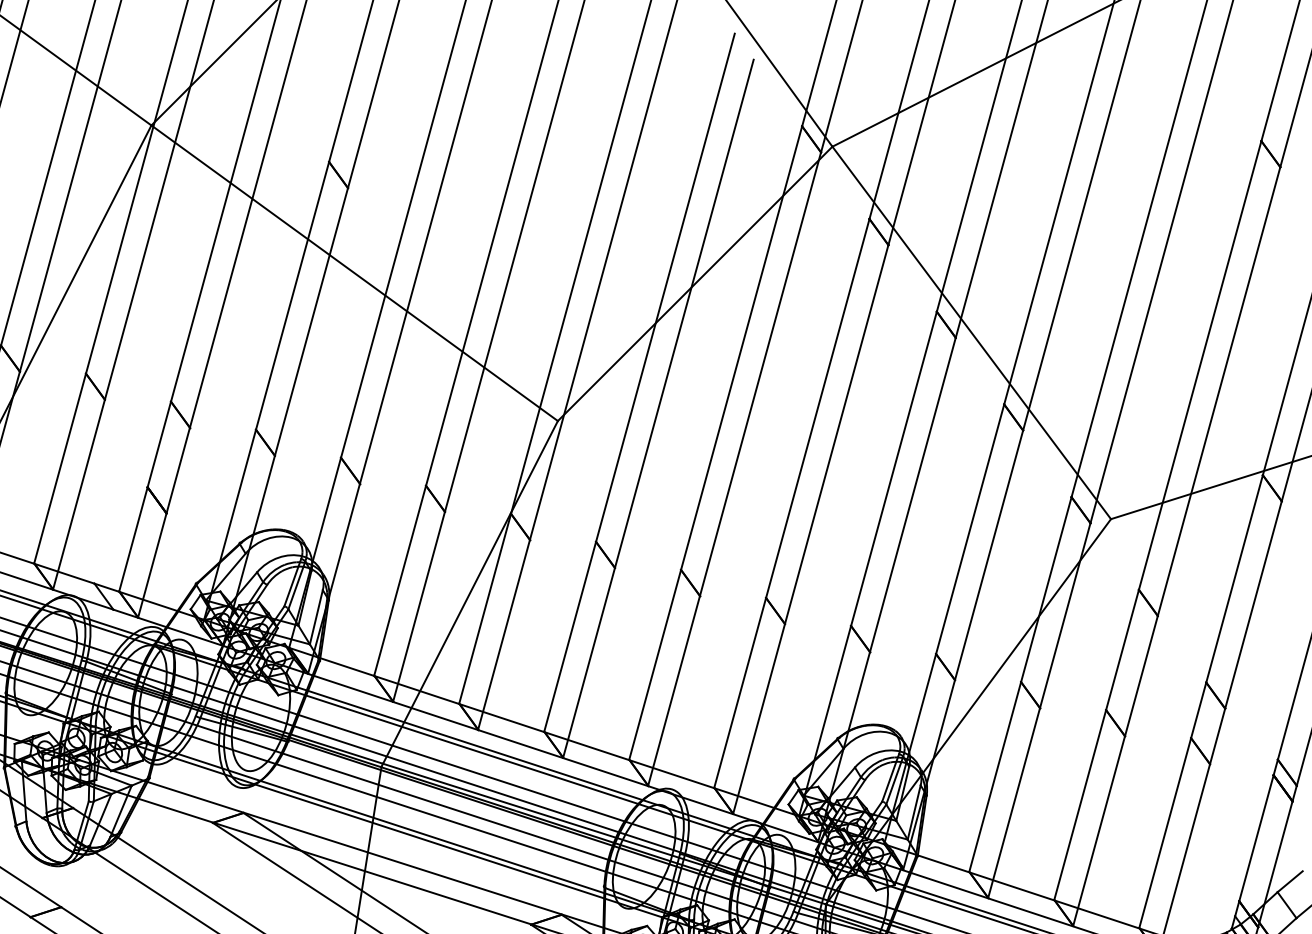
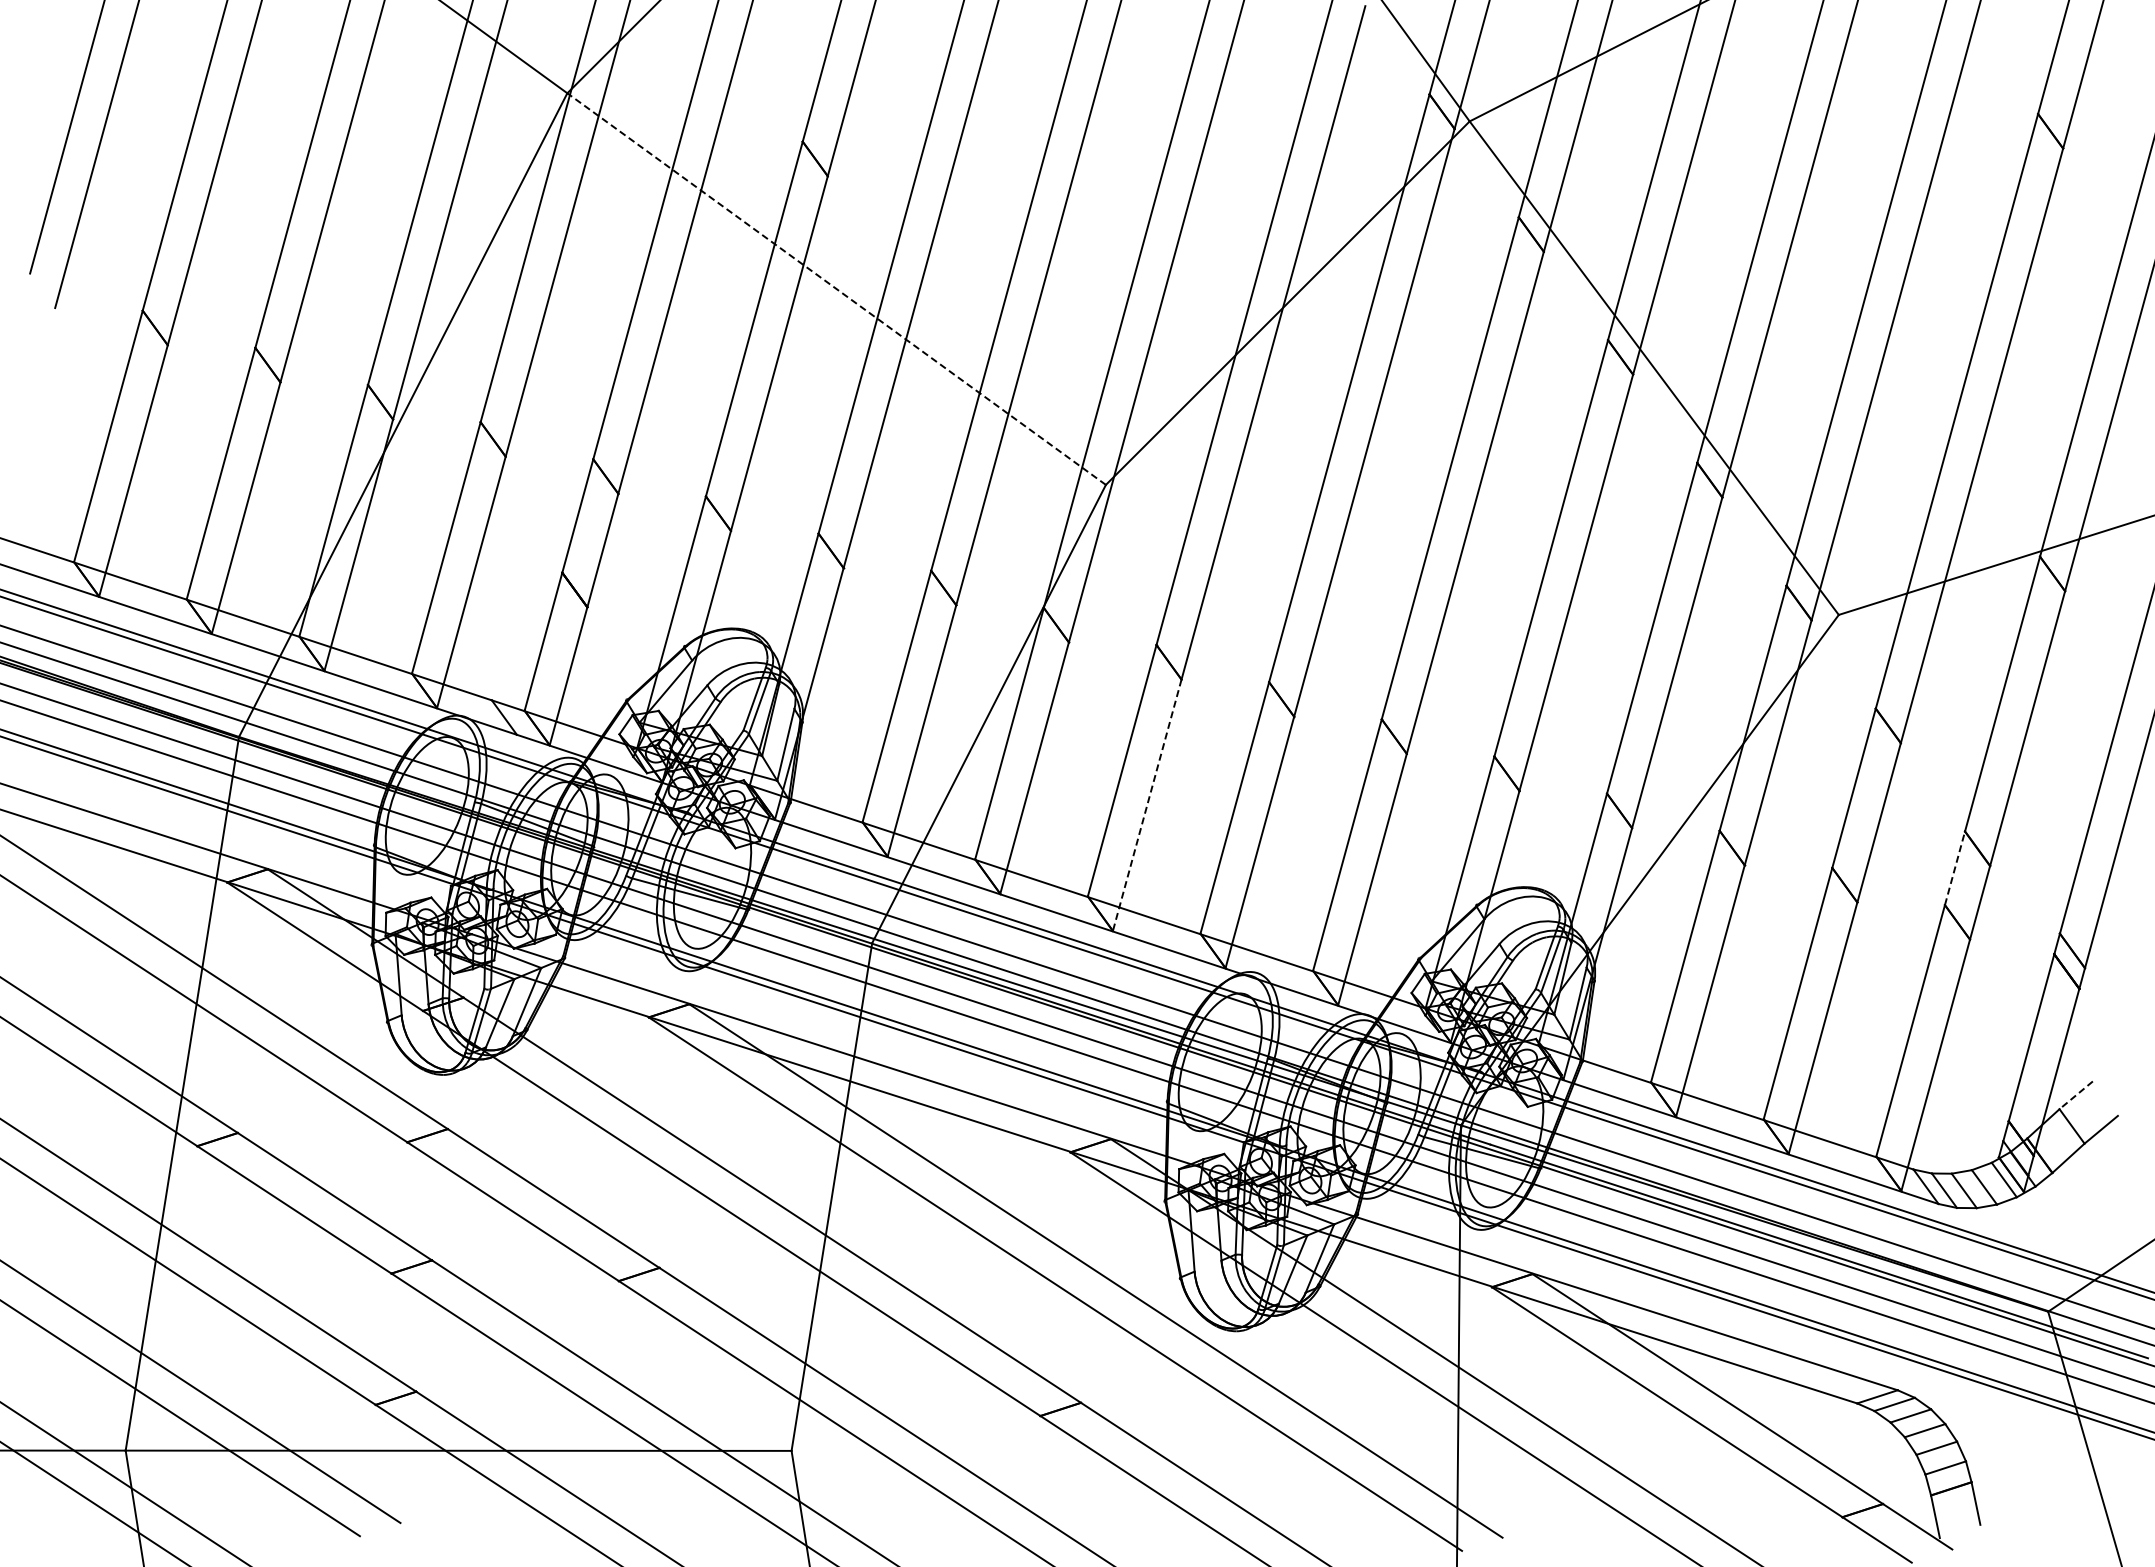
line: (354, 273) -> (836, 289), solid -> dashed
line: (589, 662) -> (1147, 805), solid -> dashed
line: (1199, 709) -> (1955, 867), solid -> dashed
line: (1290, 881) -> (2076, 1095), solid -> dashed

